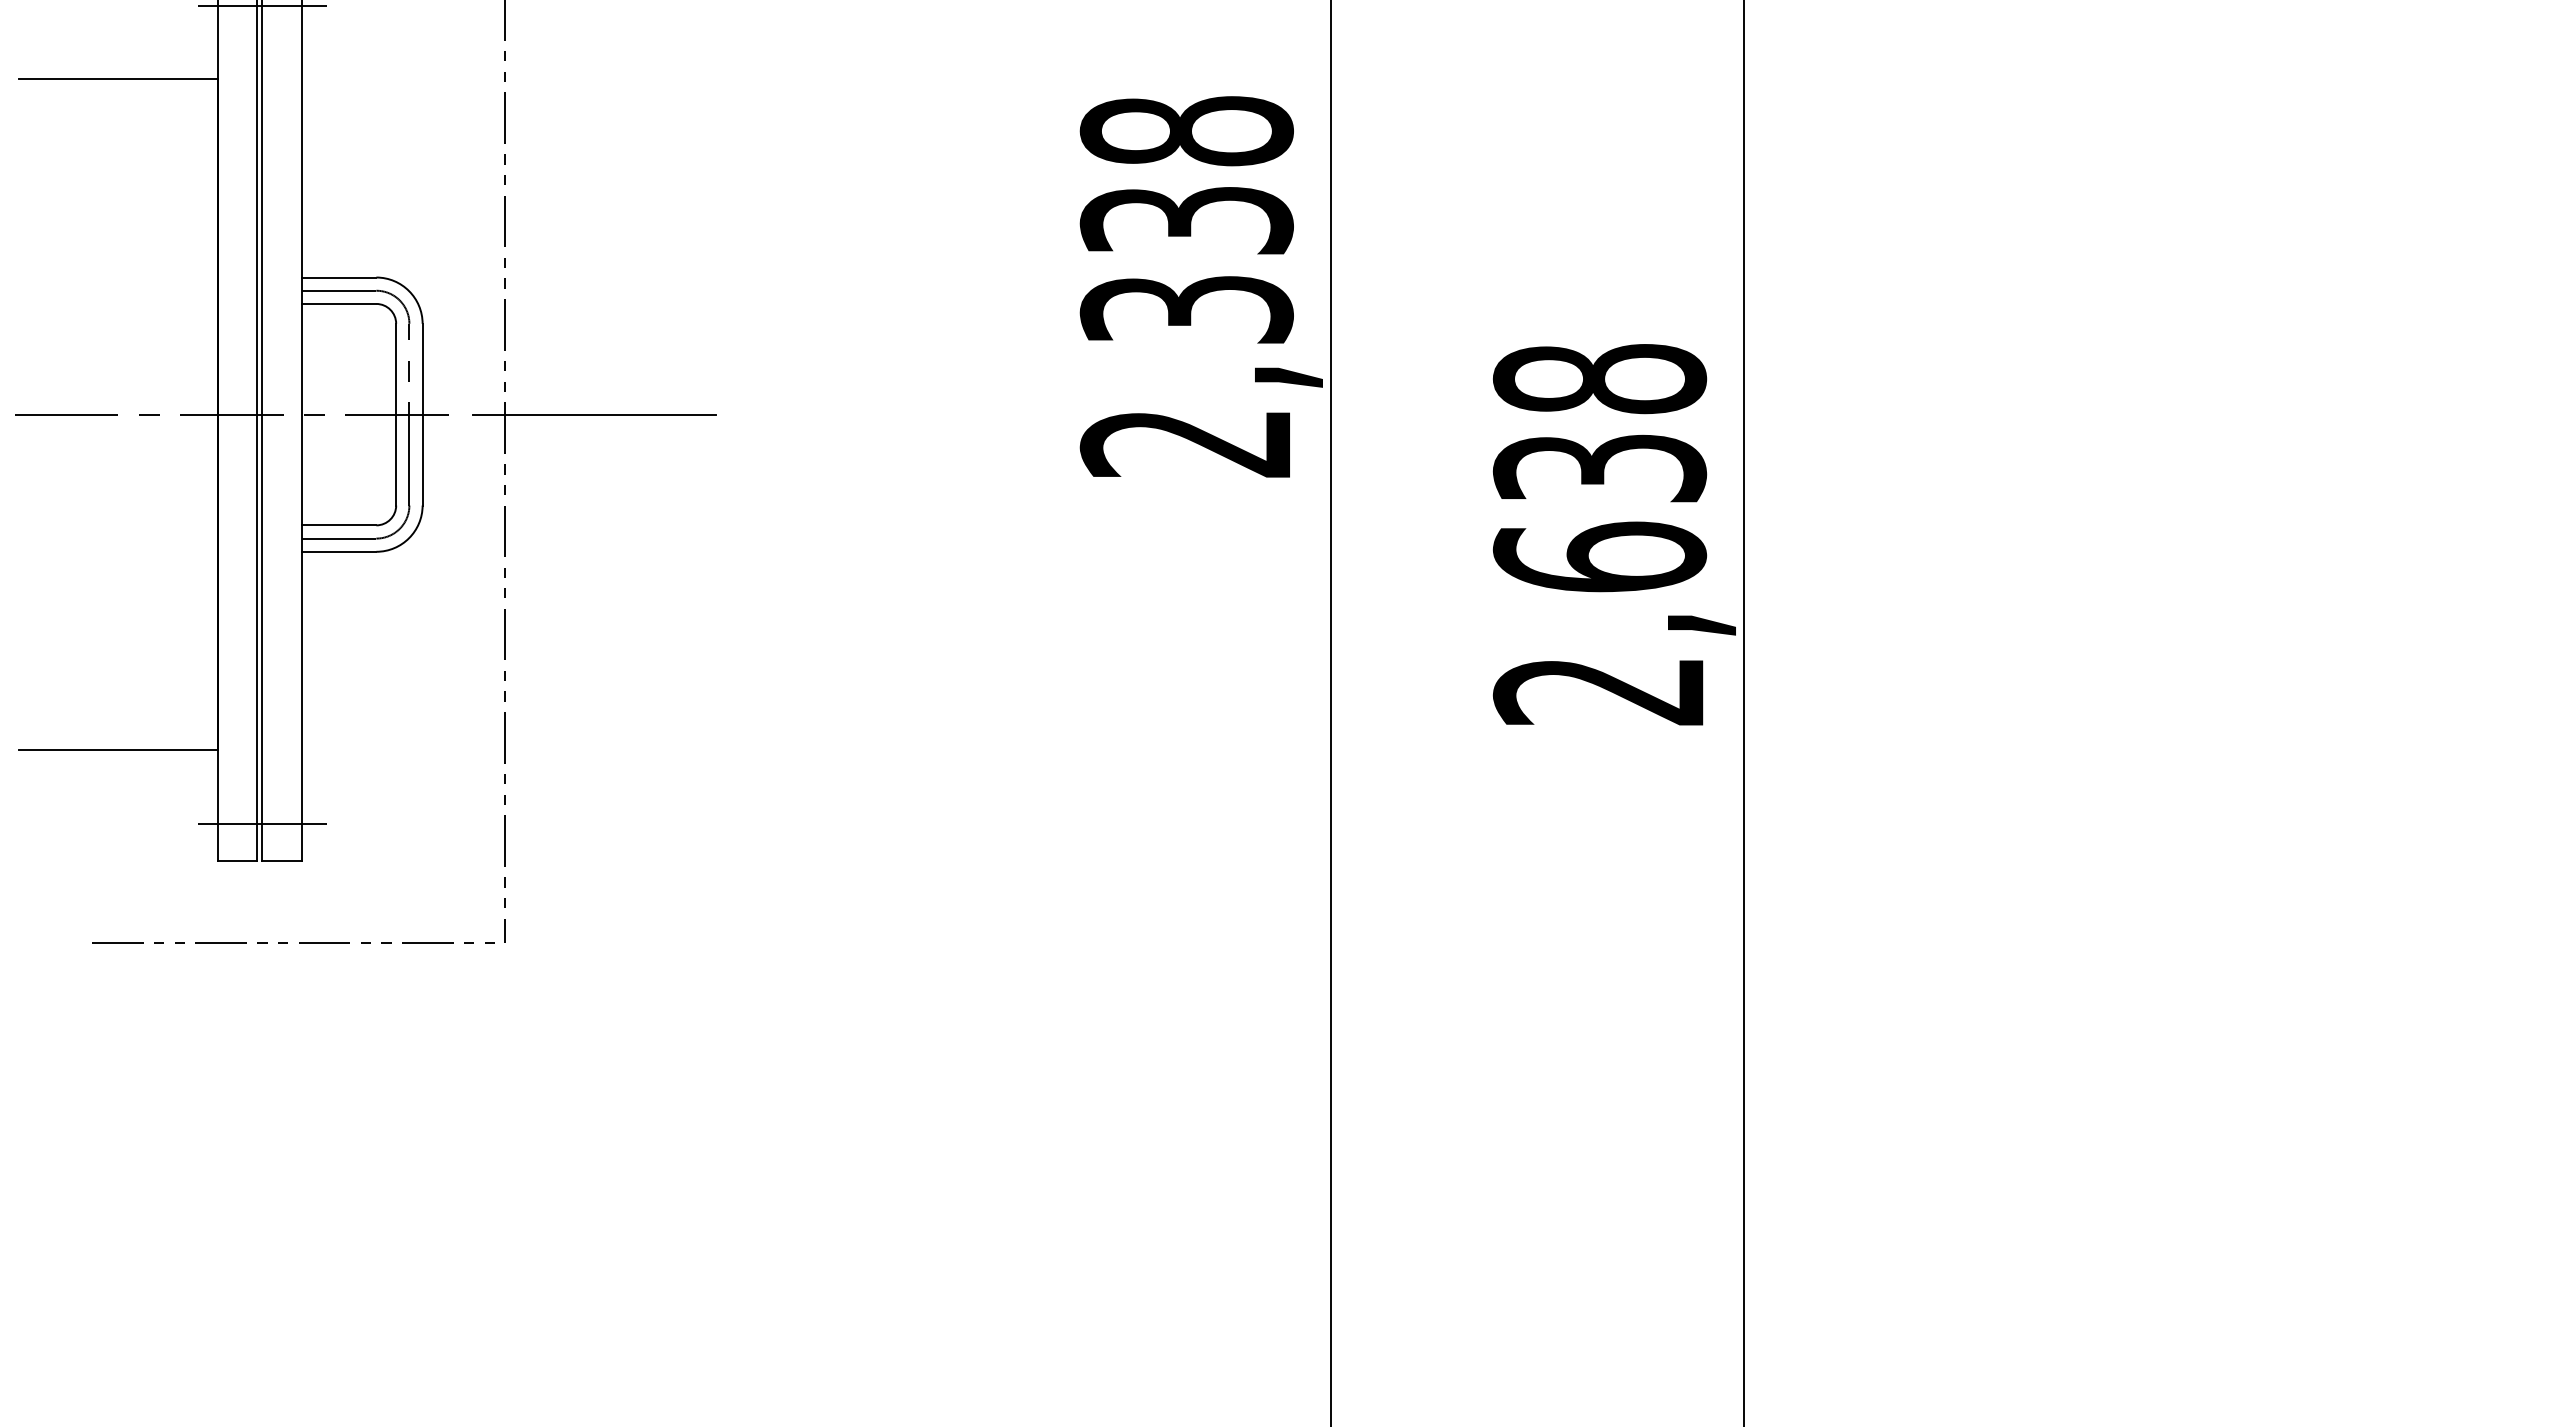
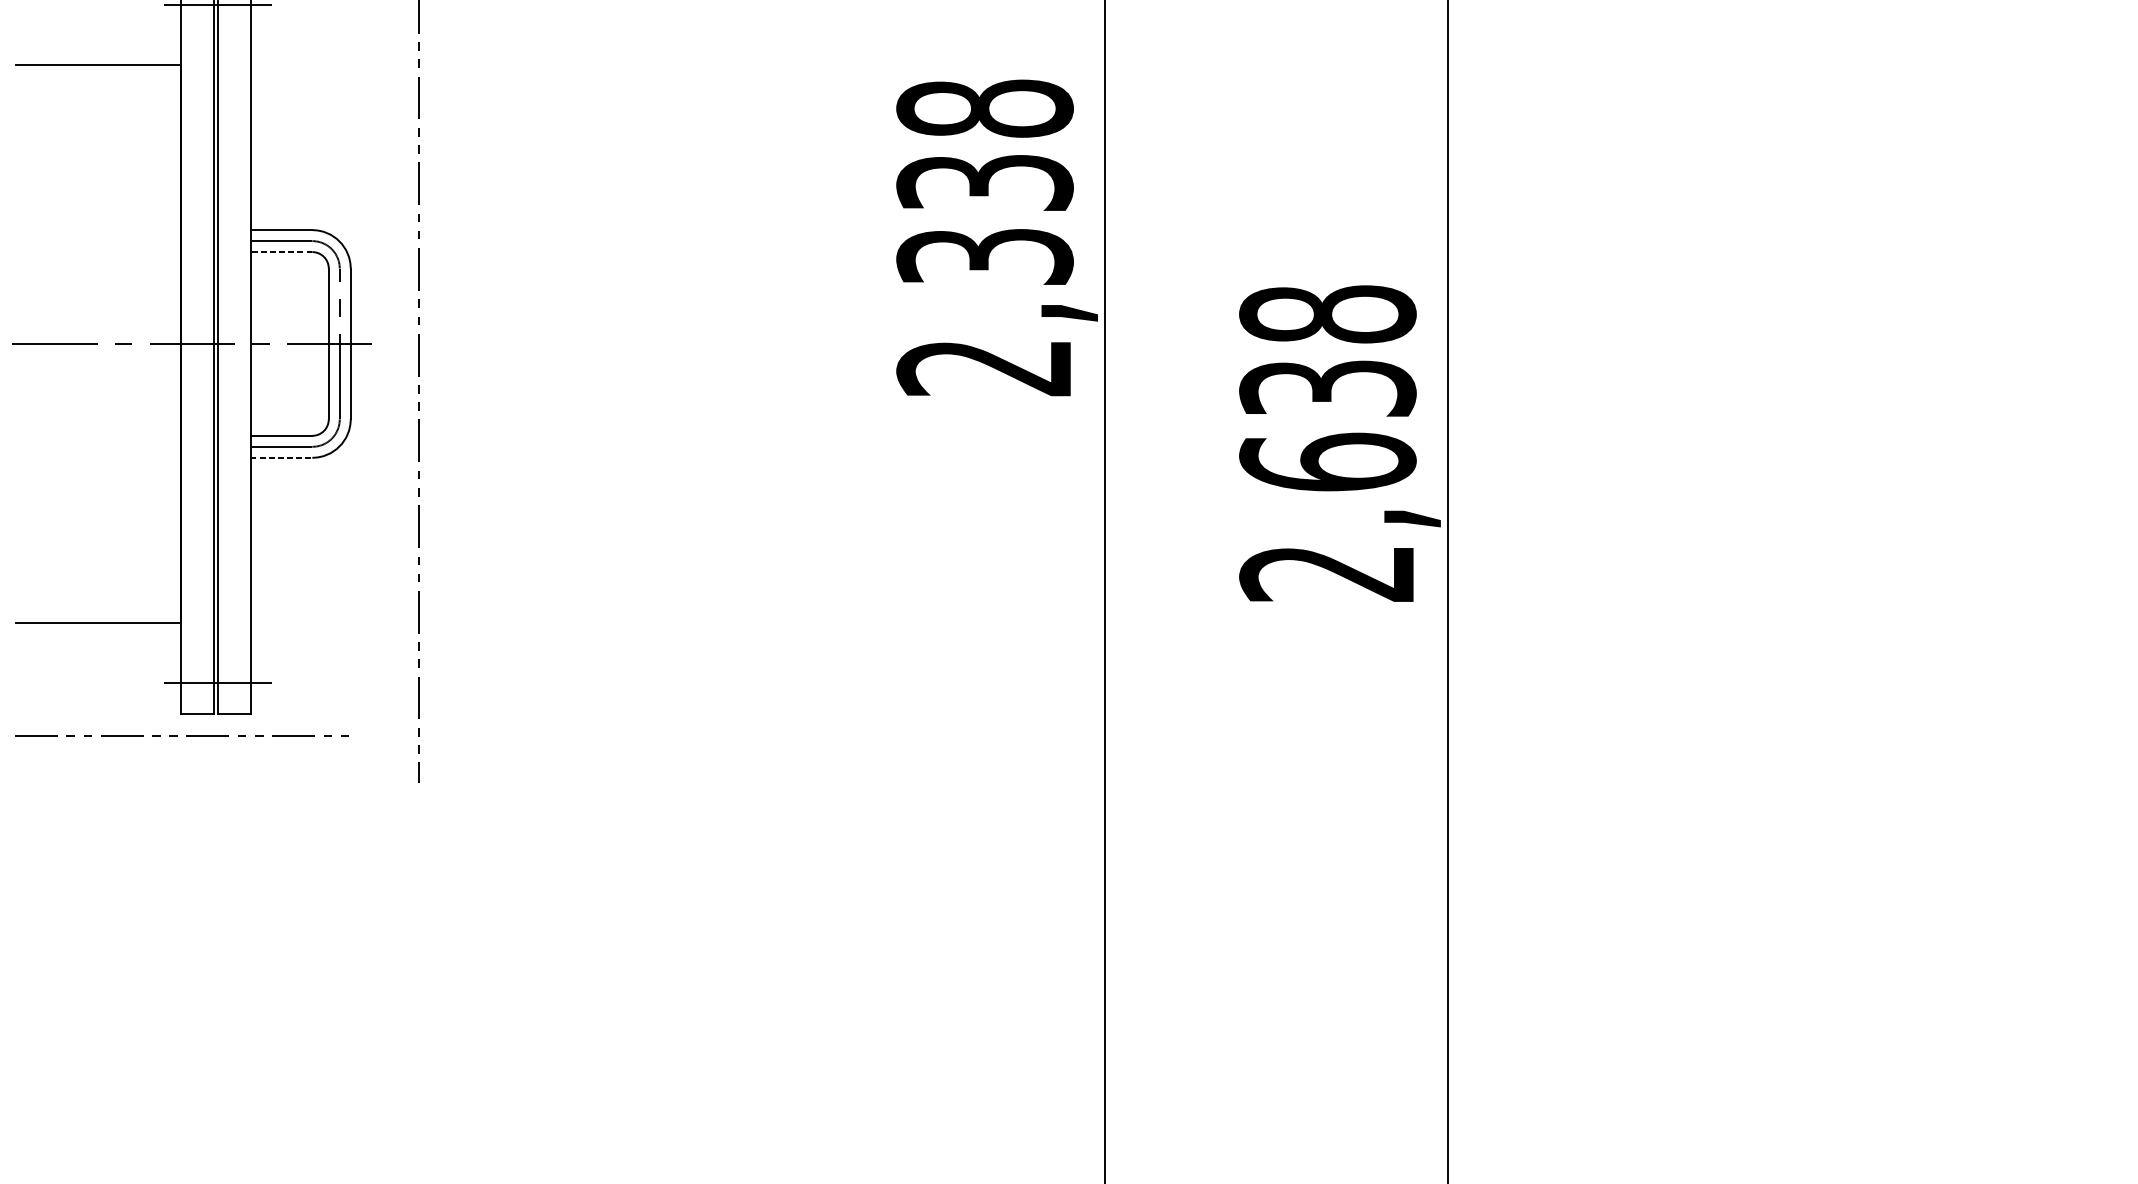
line: (338, 303) -> (280, 251), solid -> dashed
line: (594, 414) -> (493, 343), removed
line: (339, 551) -> (281, 457), solid -> dashed
line: (287, 942) -> (177, 734), moved

